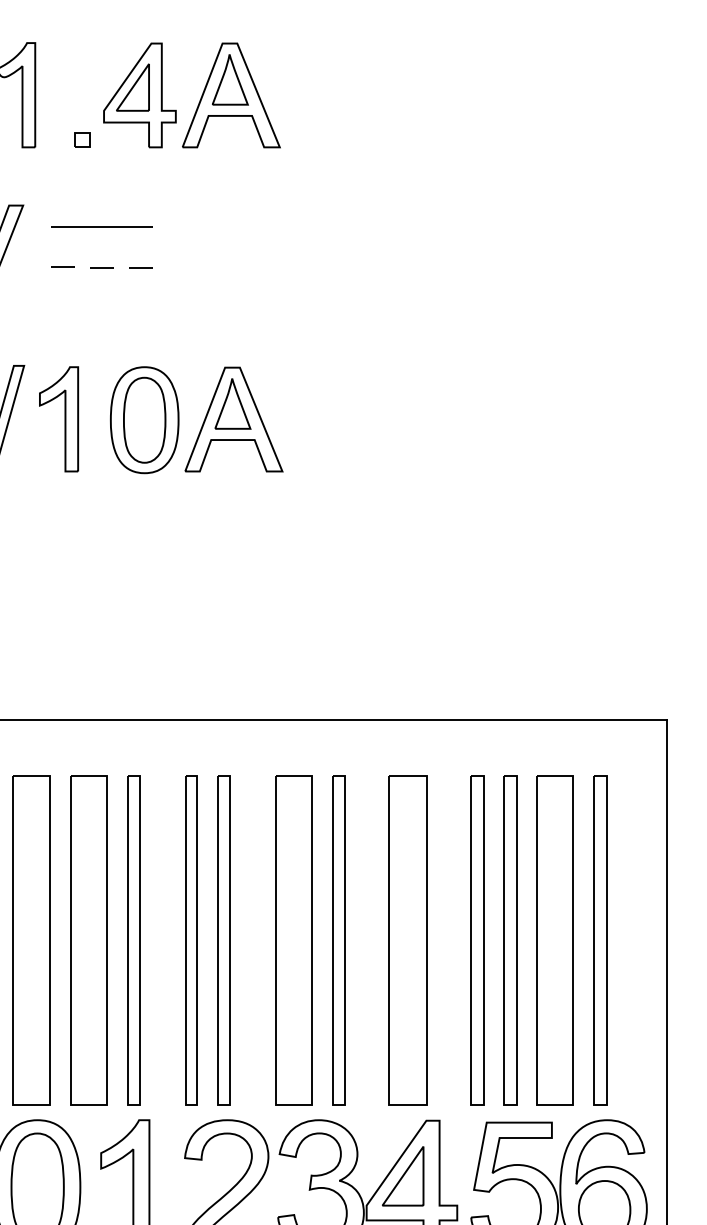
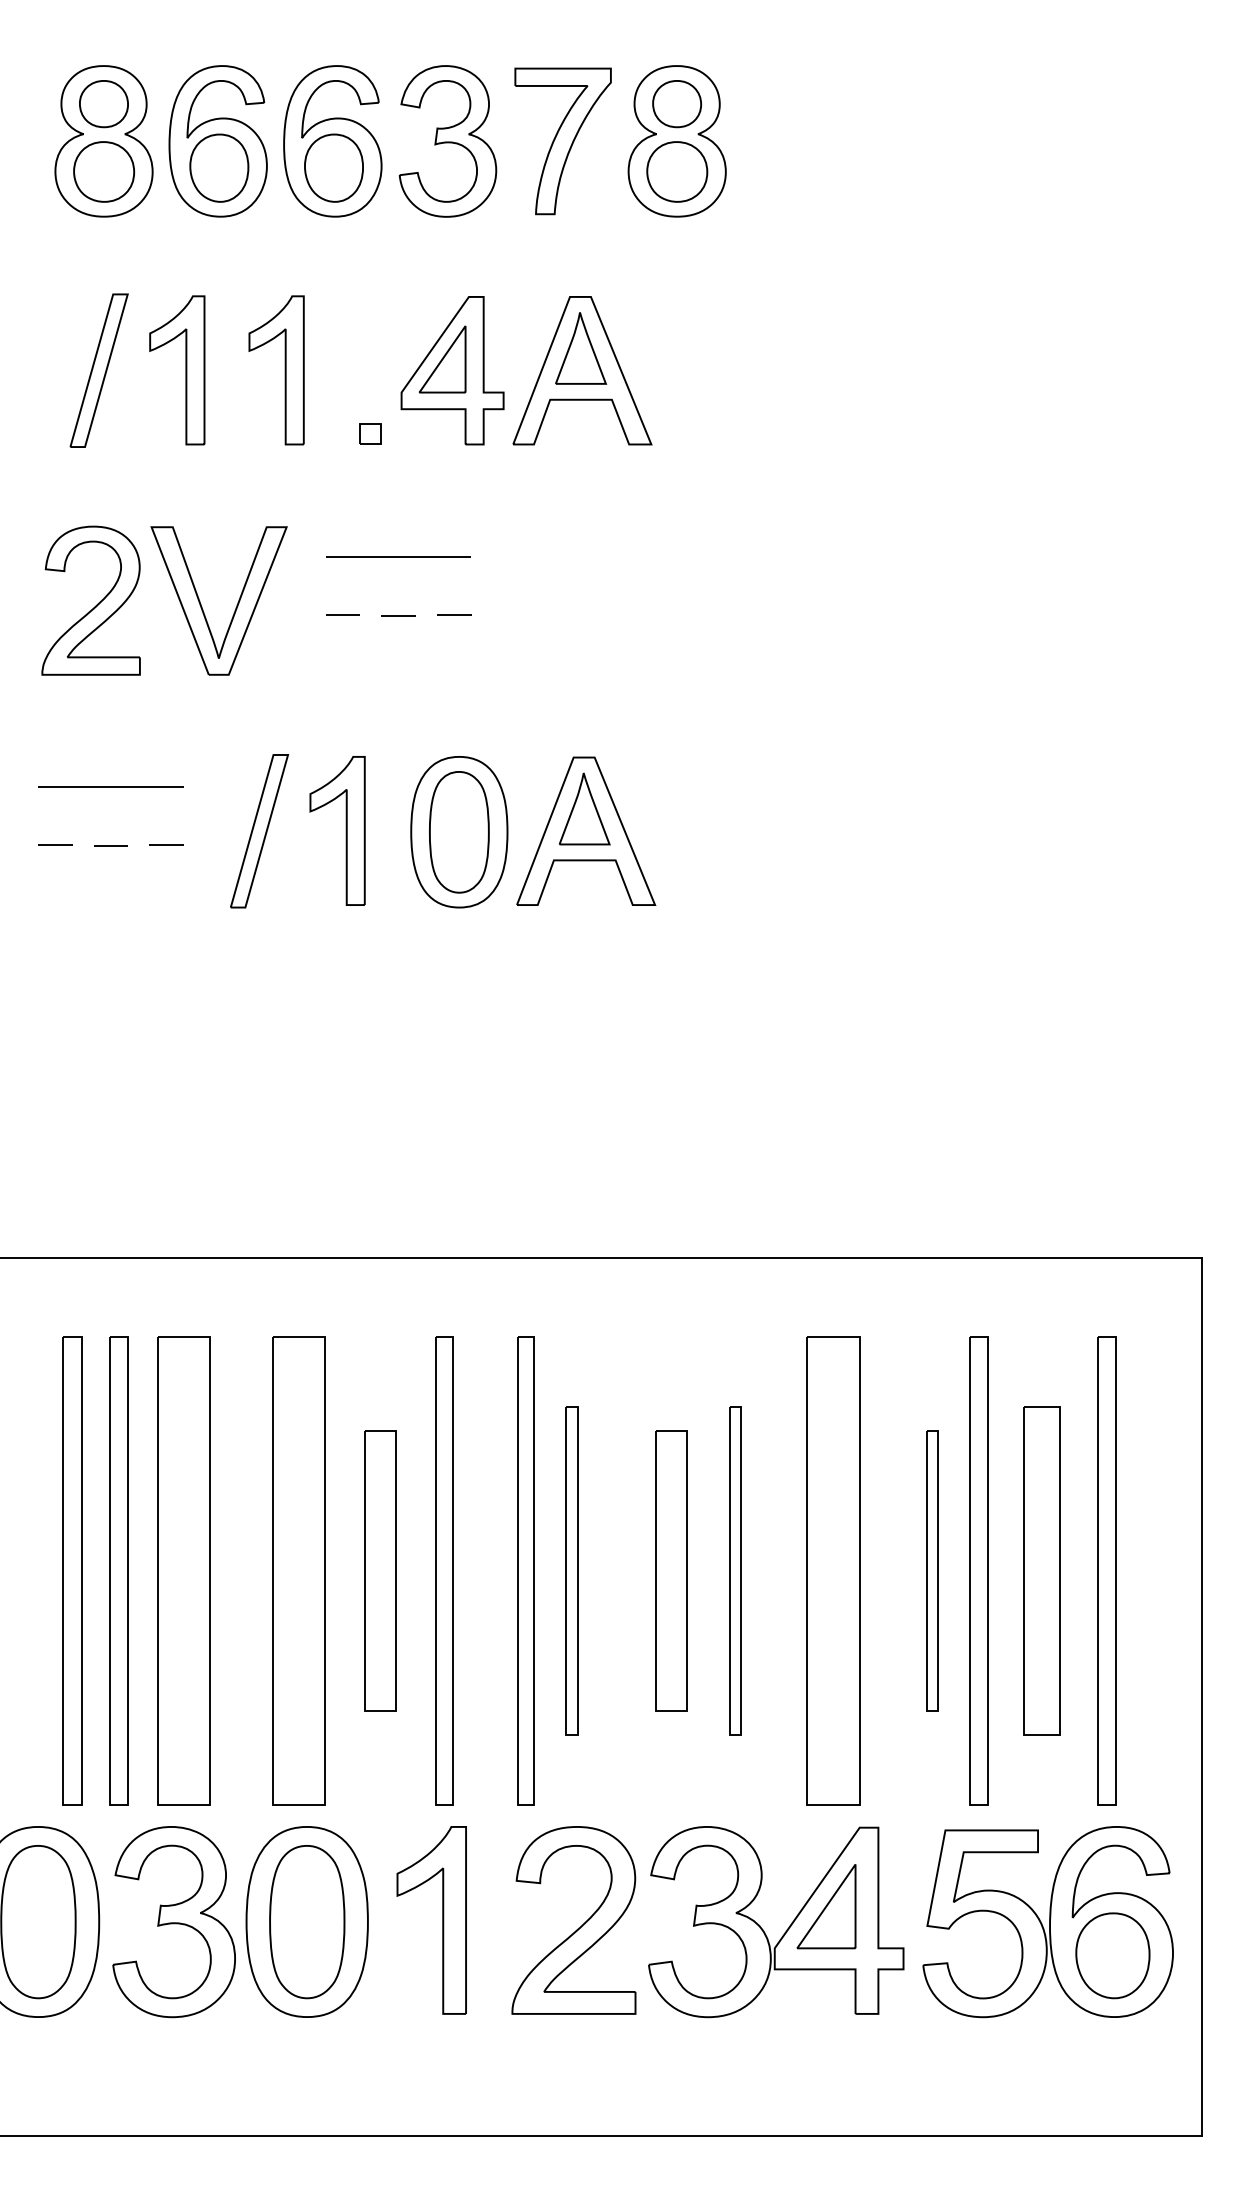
part: (88, 939) -> (379, 1570), size x0.6
part: (224, 939) -> (572, 1570), size x0.7
part: (293, 939) -> (670, 1570), size x0.6
part: (339, 939) -> (735, 1570), size x0.7
part: (477, 939) -> (932, 1570), size x0.6
part: (554, 939) -> (1041, 1570), size x0.7

